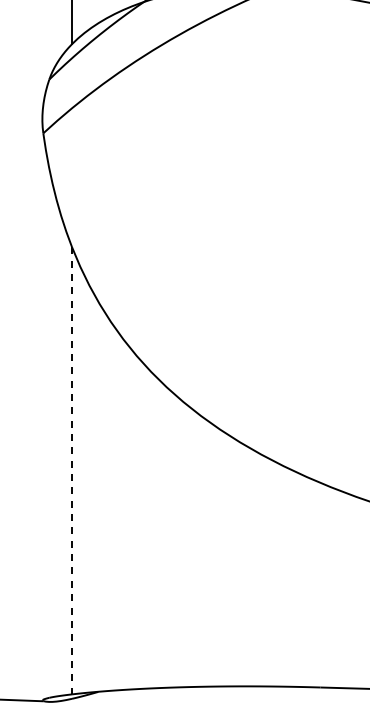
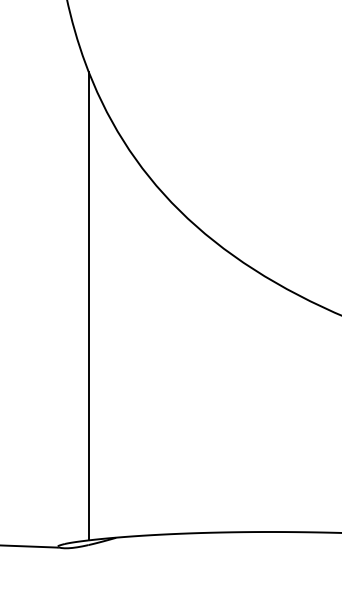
line: (72, 470) -> (89, 305), dashed -> solid

